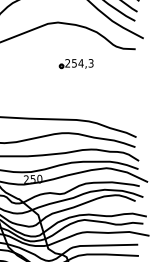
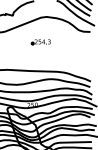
part: (75, 64) -> (40, 42), moved

